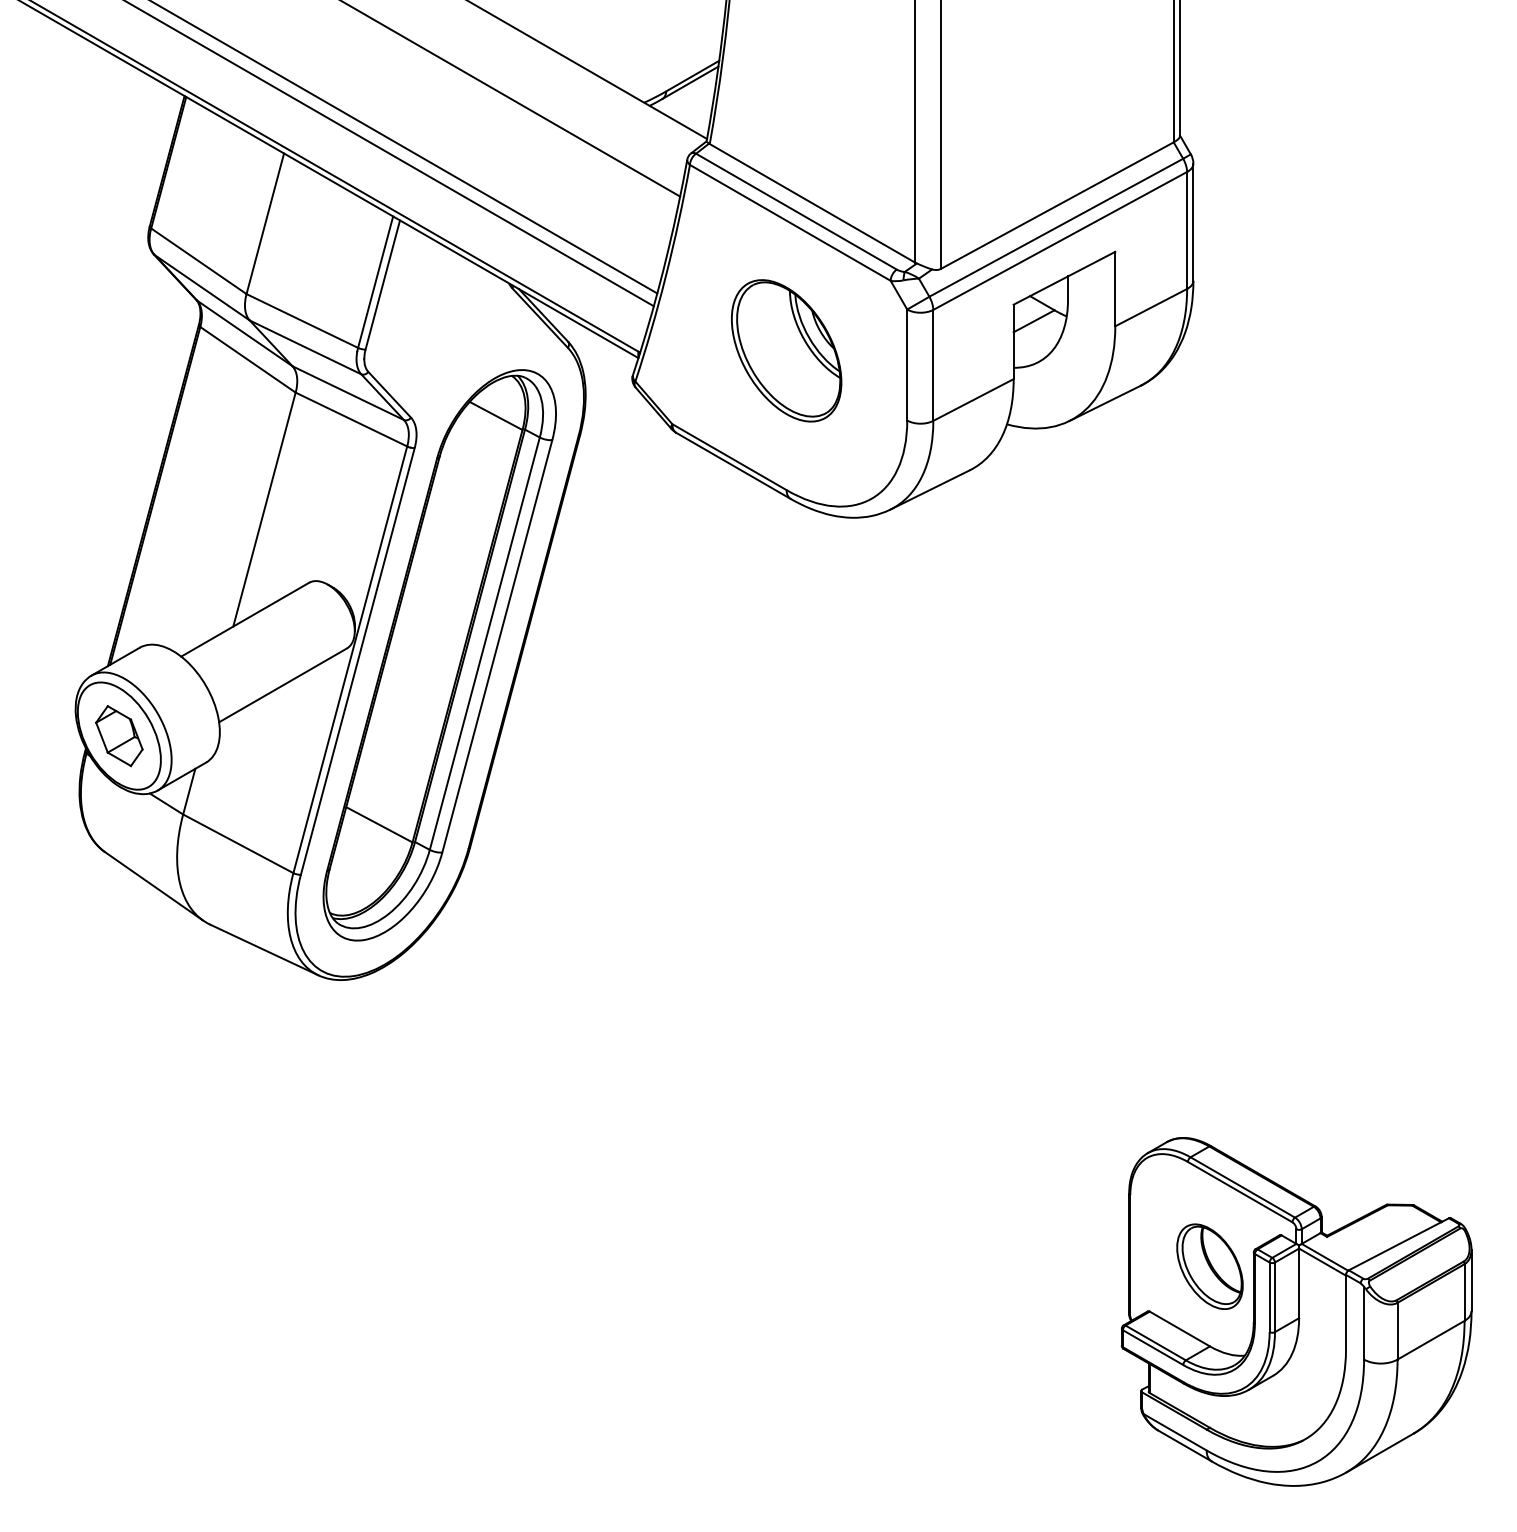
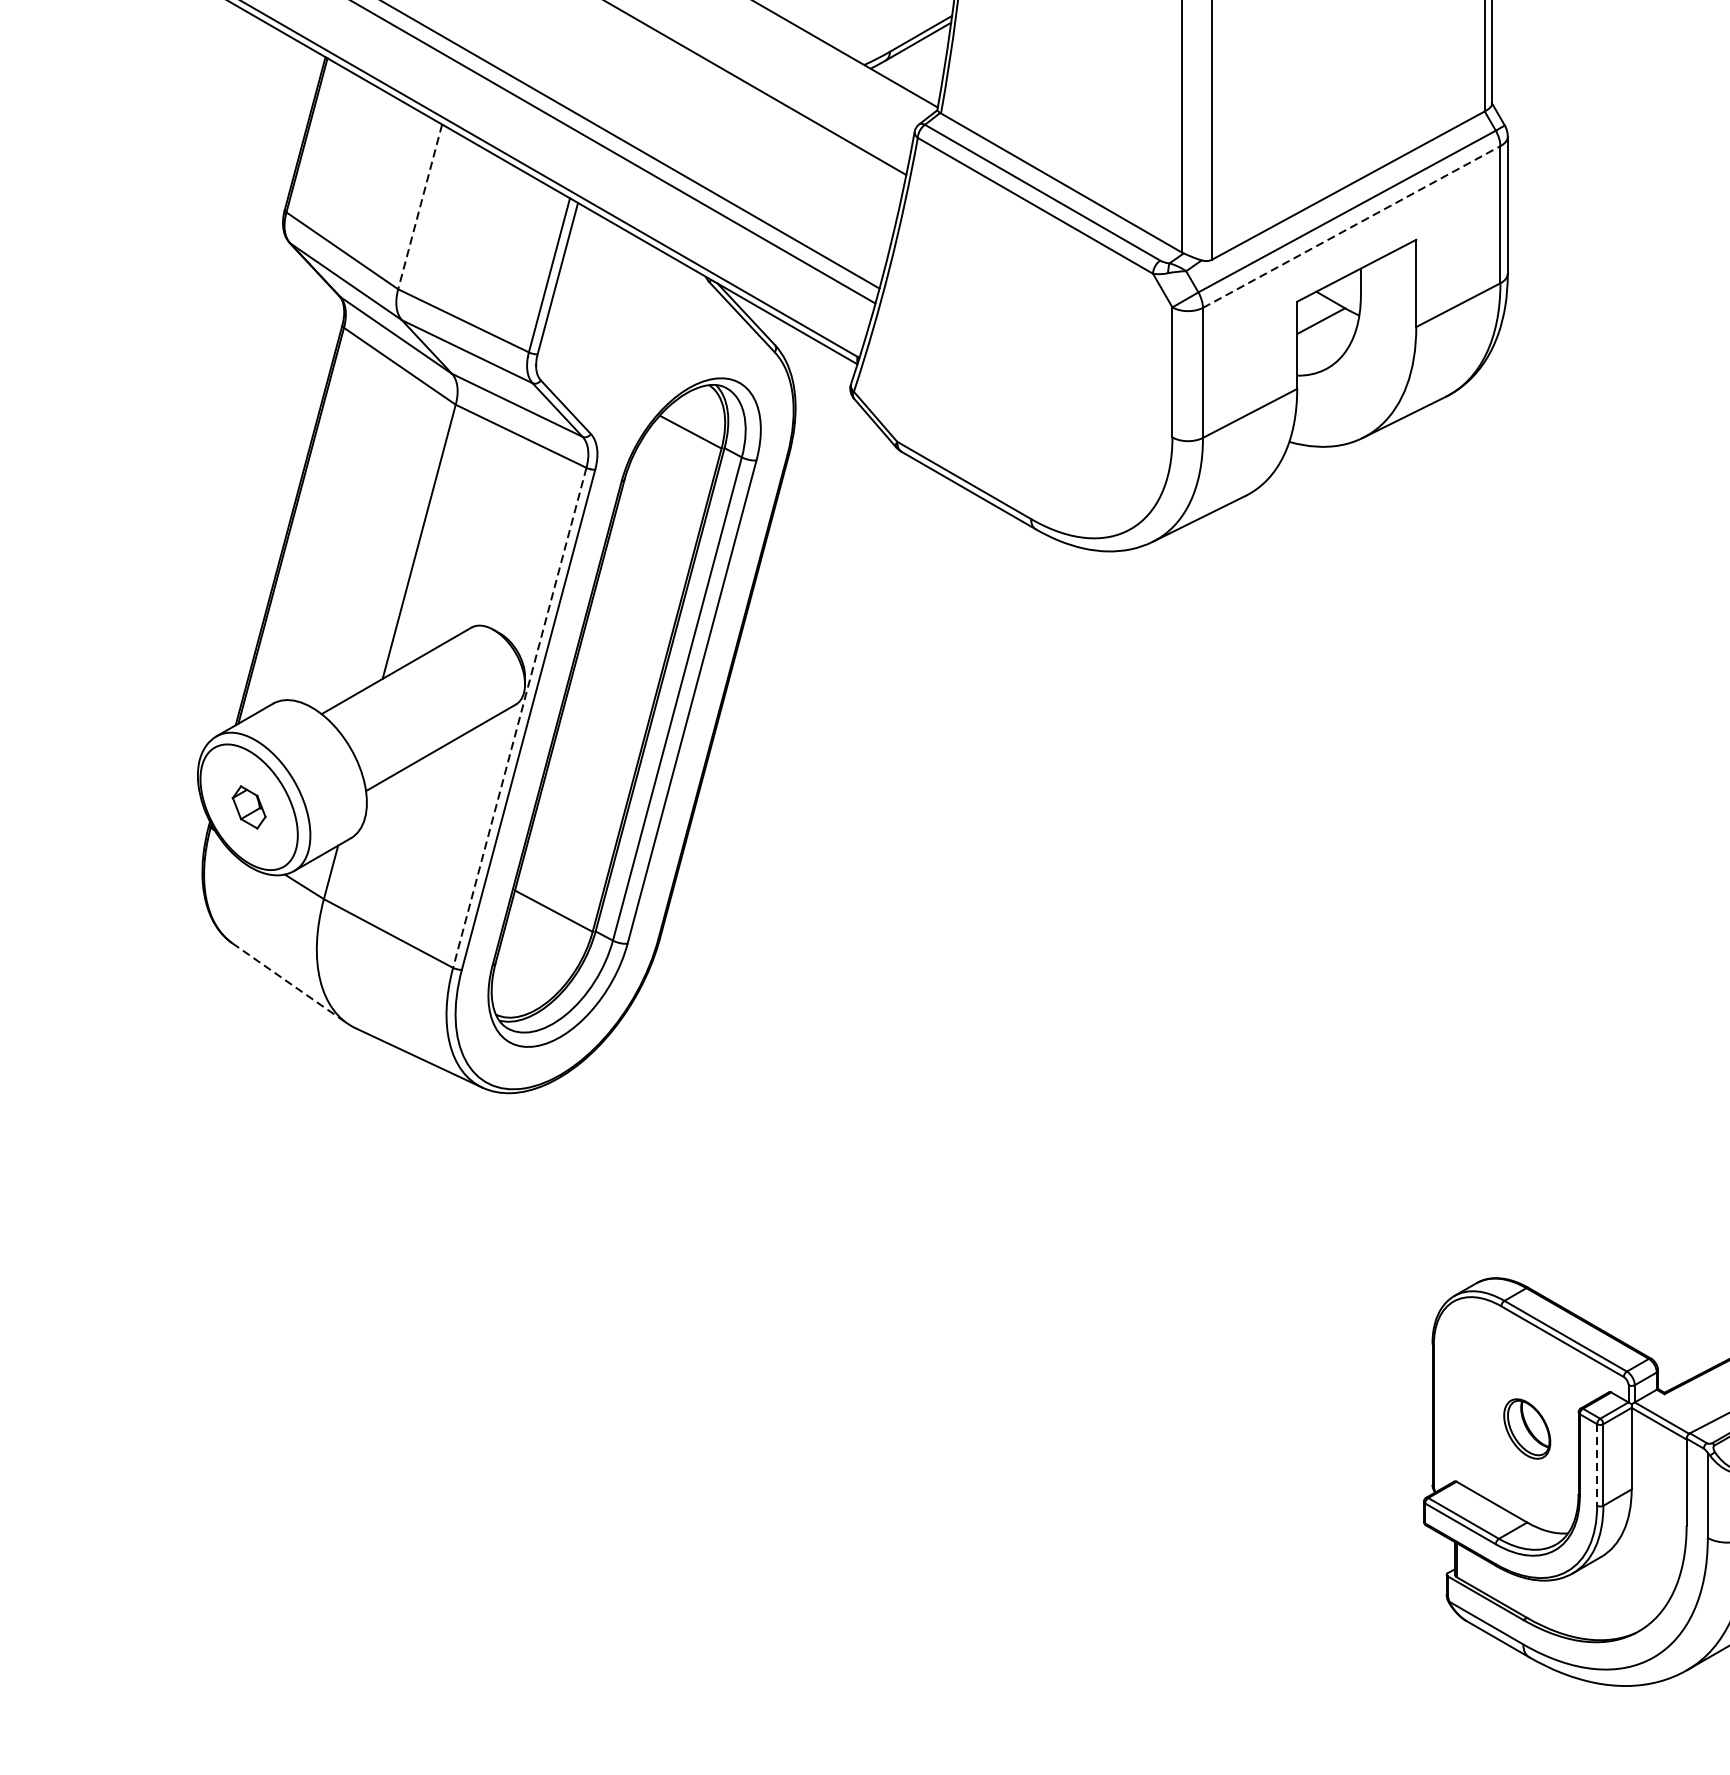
line: (265, 223) -> (420, 206), solid -> dashed
line: (1060, 240) -> (1352, 226), solid -> dashed
part: (786, 350) -> (1030, 355), removed
line: (350, 659) -> (520, 717), solid -> dashed
part: (119, 736) -> (249, 807), size x0.6
line: (154, 886) -> (290, 983), solid -> dashed
part: (1209, 1266) -> (1526, 1428), size x0.6
line: (1269, 1297) -> (1596, 1465), solid -> dashed

